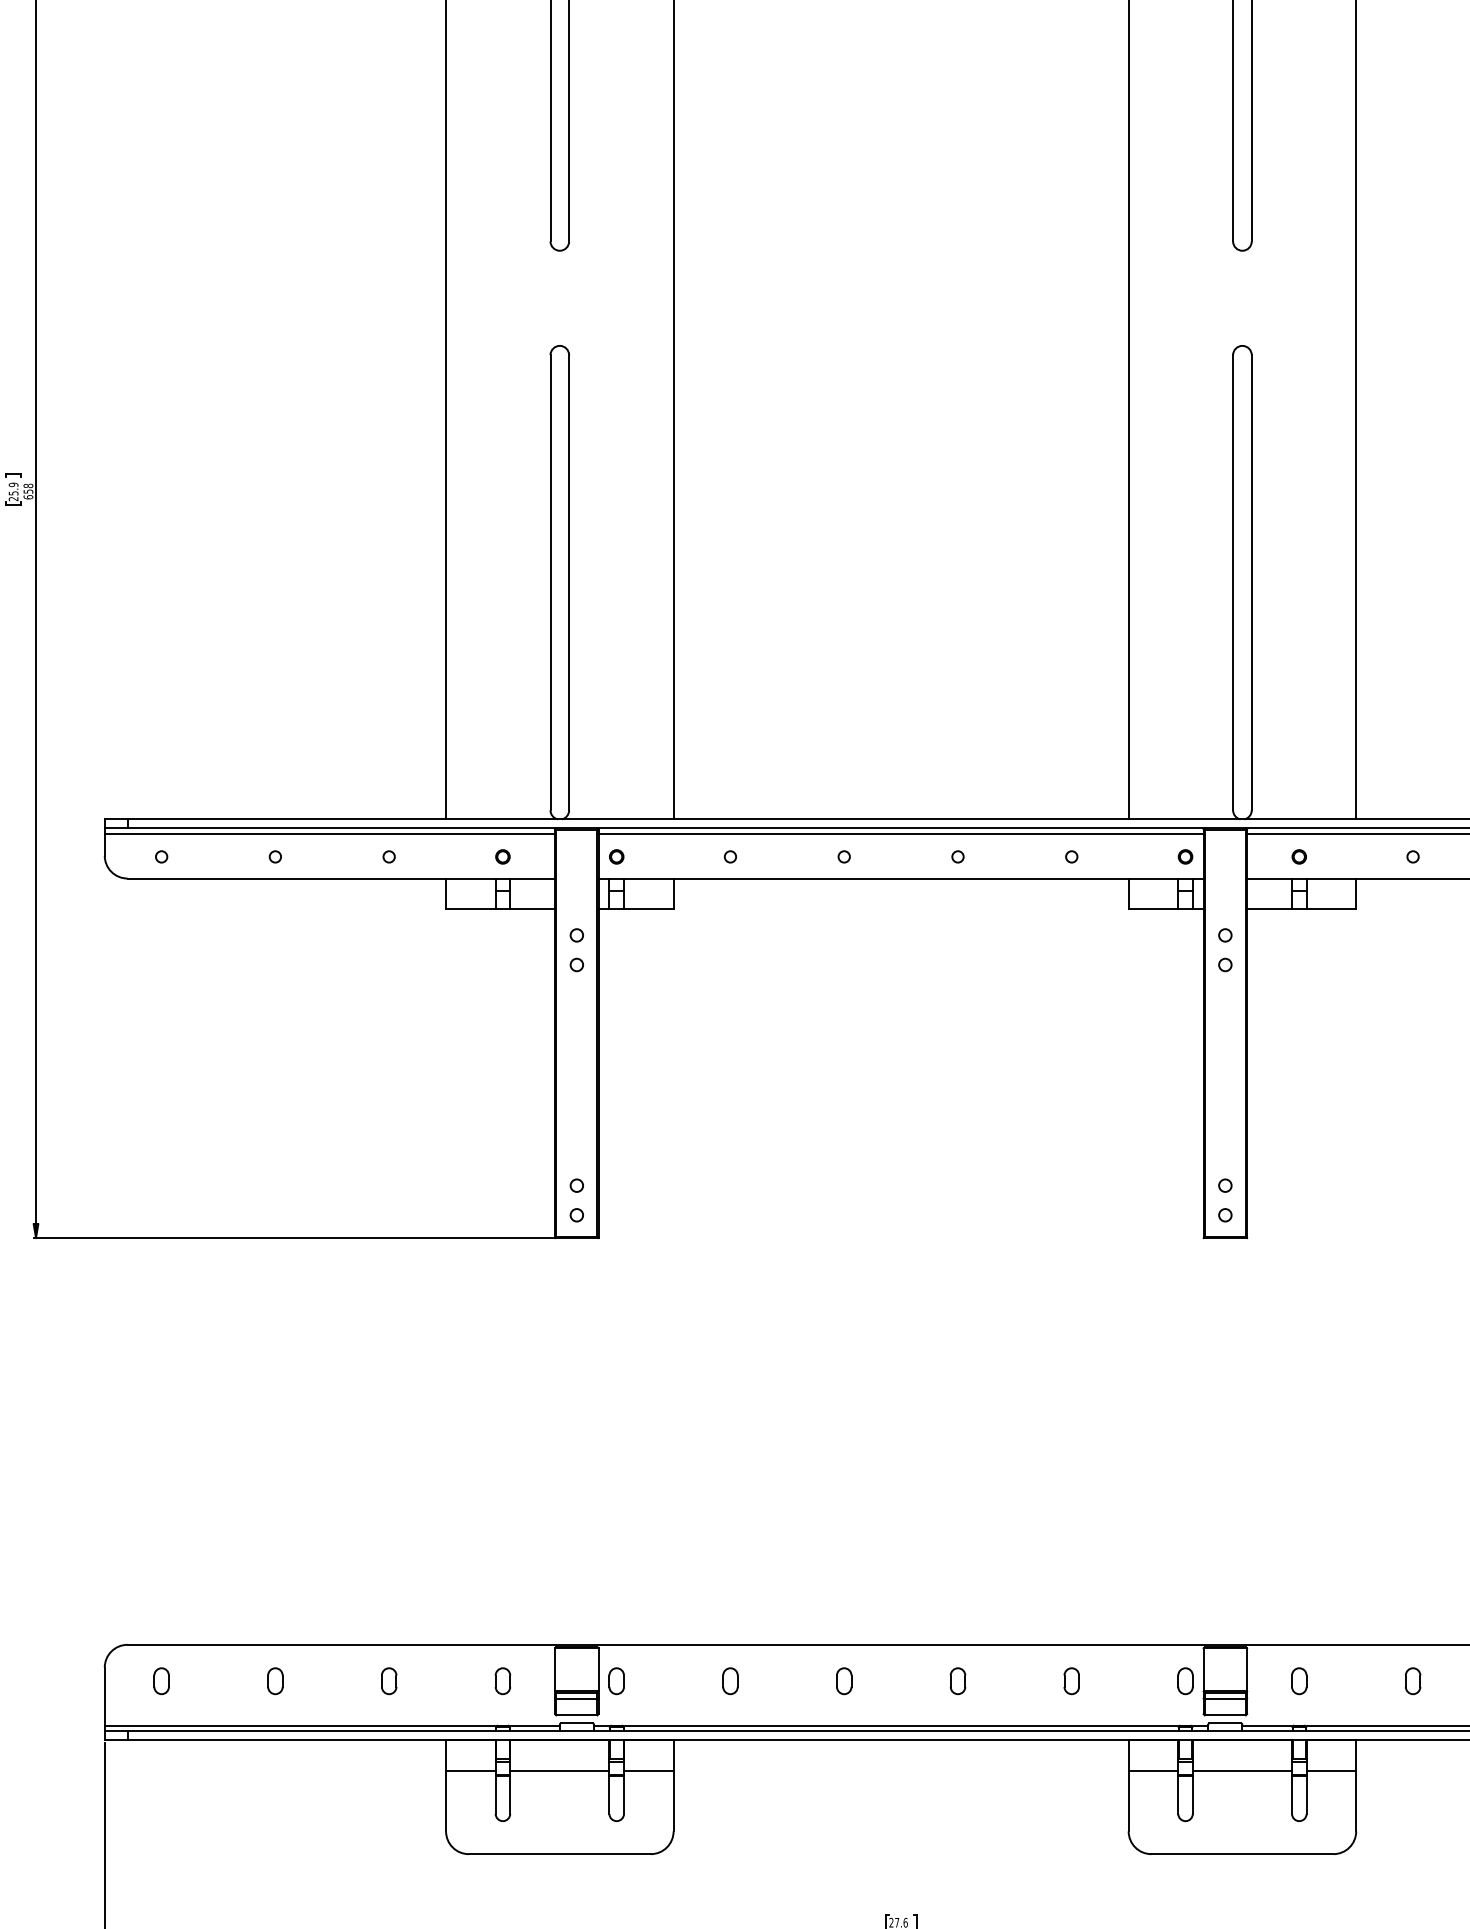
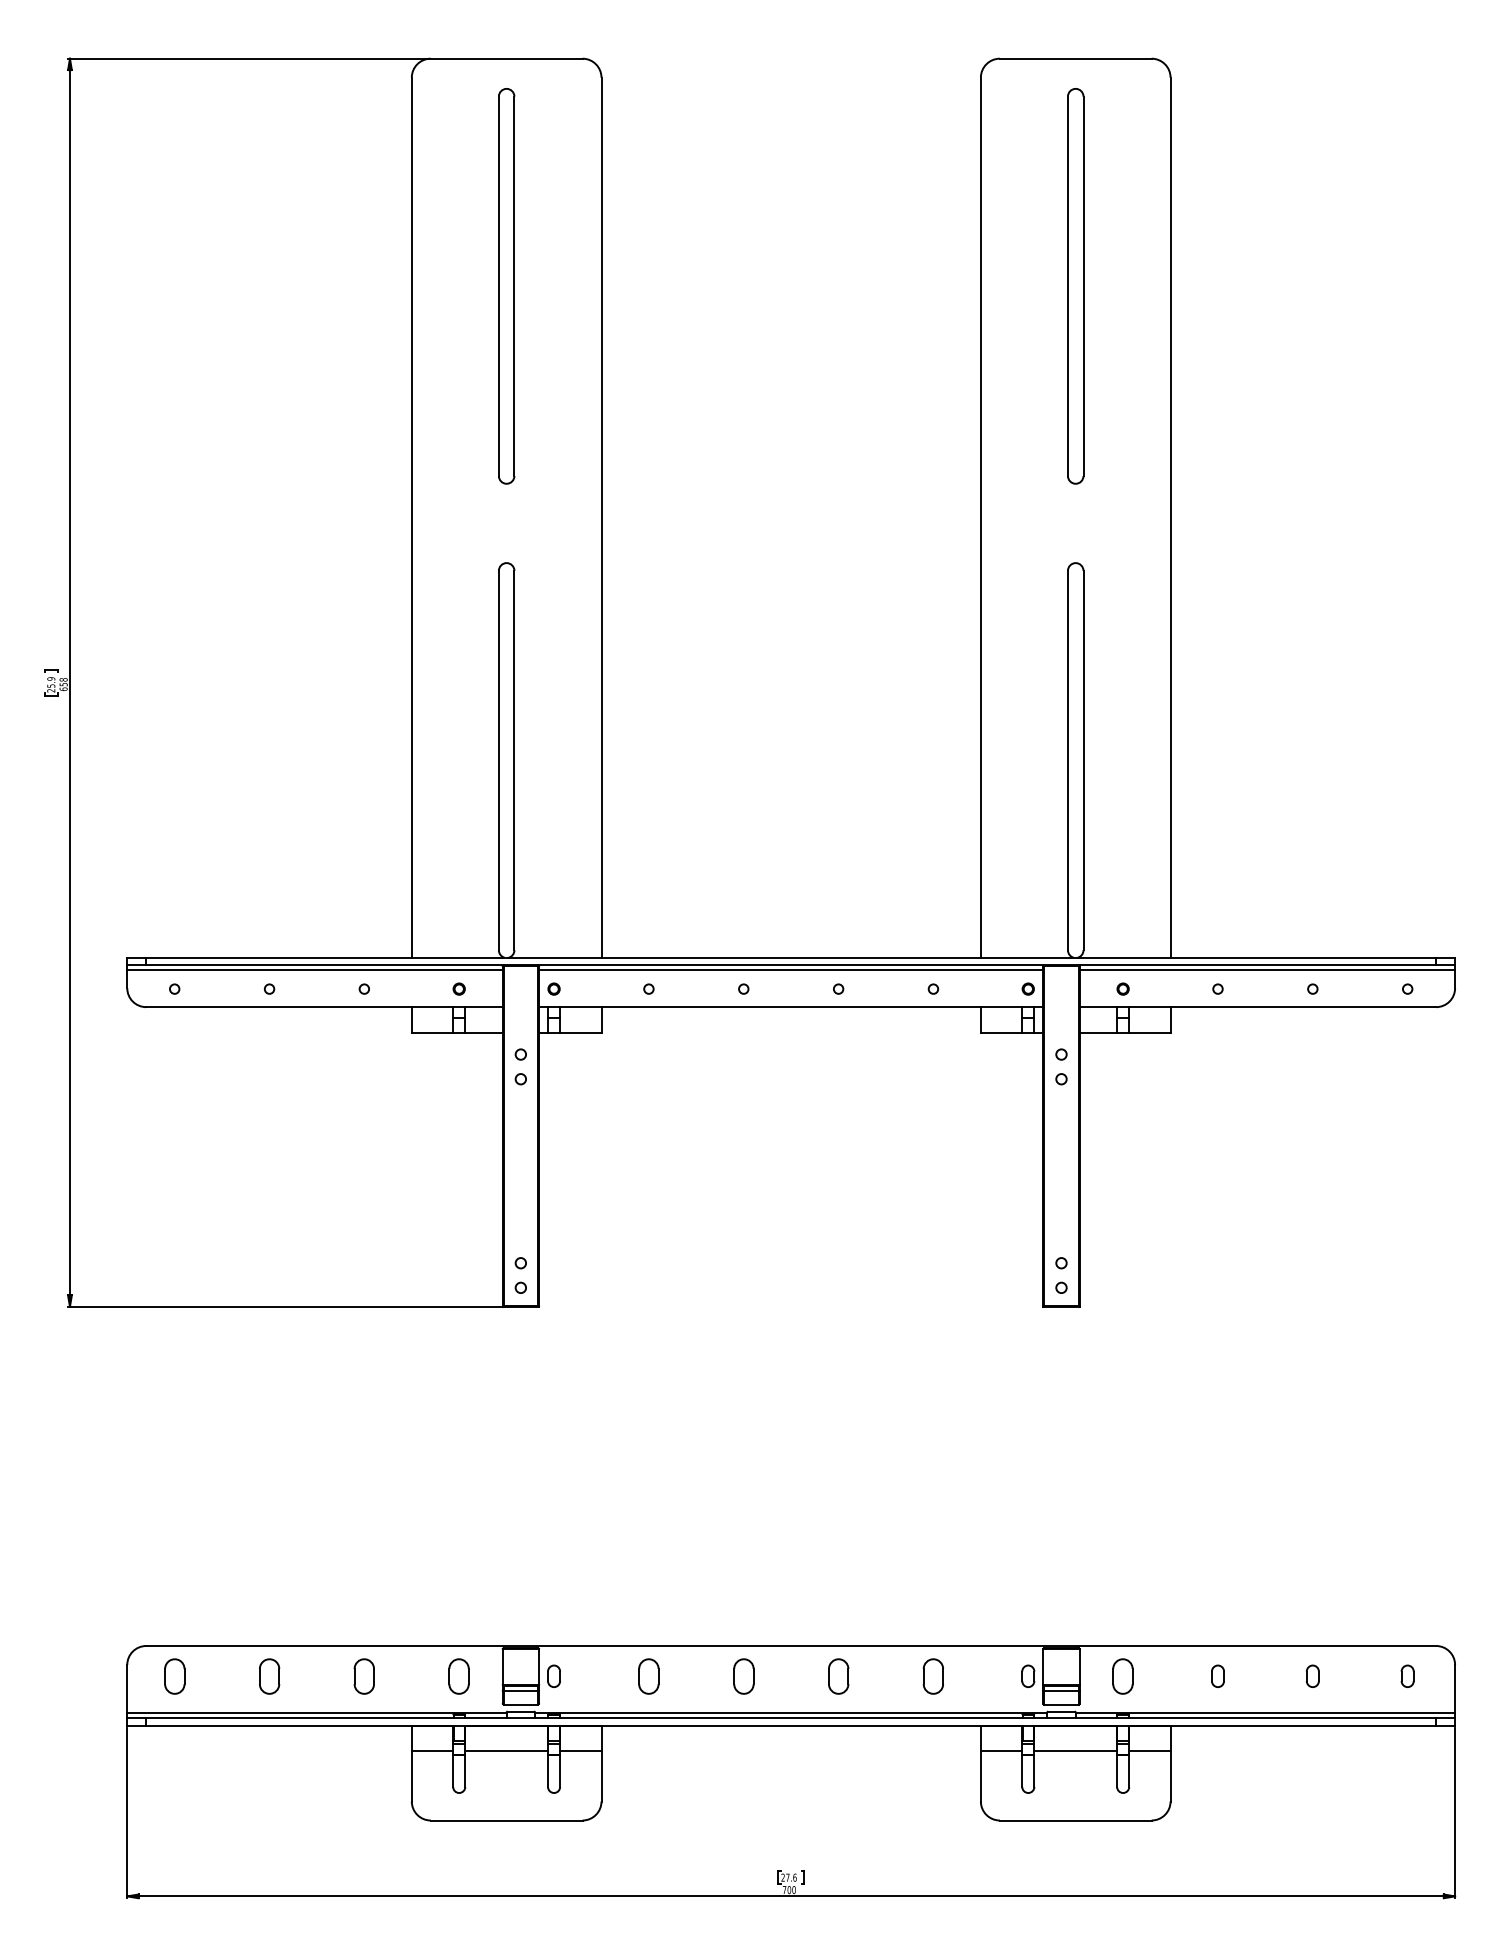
part: (161, 1680) -> (174, 1675), size x1.6
part: (275, 1680) -> (269, 1675), size x1.6
part: (389, 1680) -> (364, 1675), size x1.6
part: (503, 1680) -> (459, 1675), size x1.6
part: (729, 1680) -> (648, 1675), size x1.6
part: (843, 1680) -> (743, 1675), size x1.6
part: (957, 1680) -> (838, 1675), size x1.6
part: (1071, 1680) -> (933, 1675), size x1.6
part: (1299, 1680) -> (1123, 1675), size x1.6

